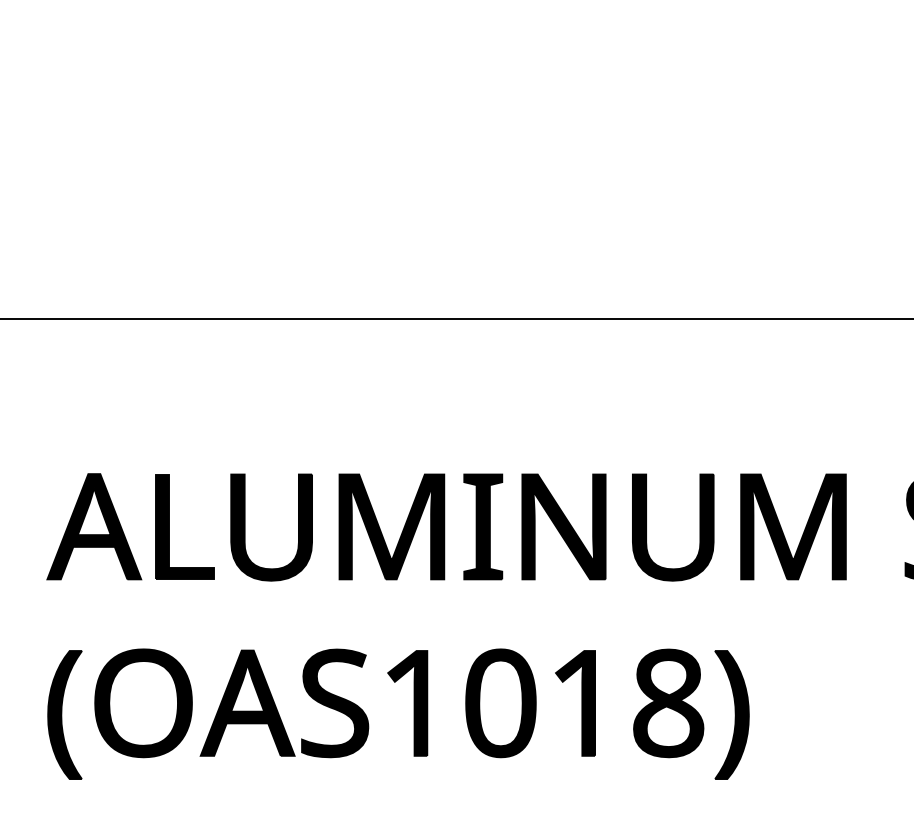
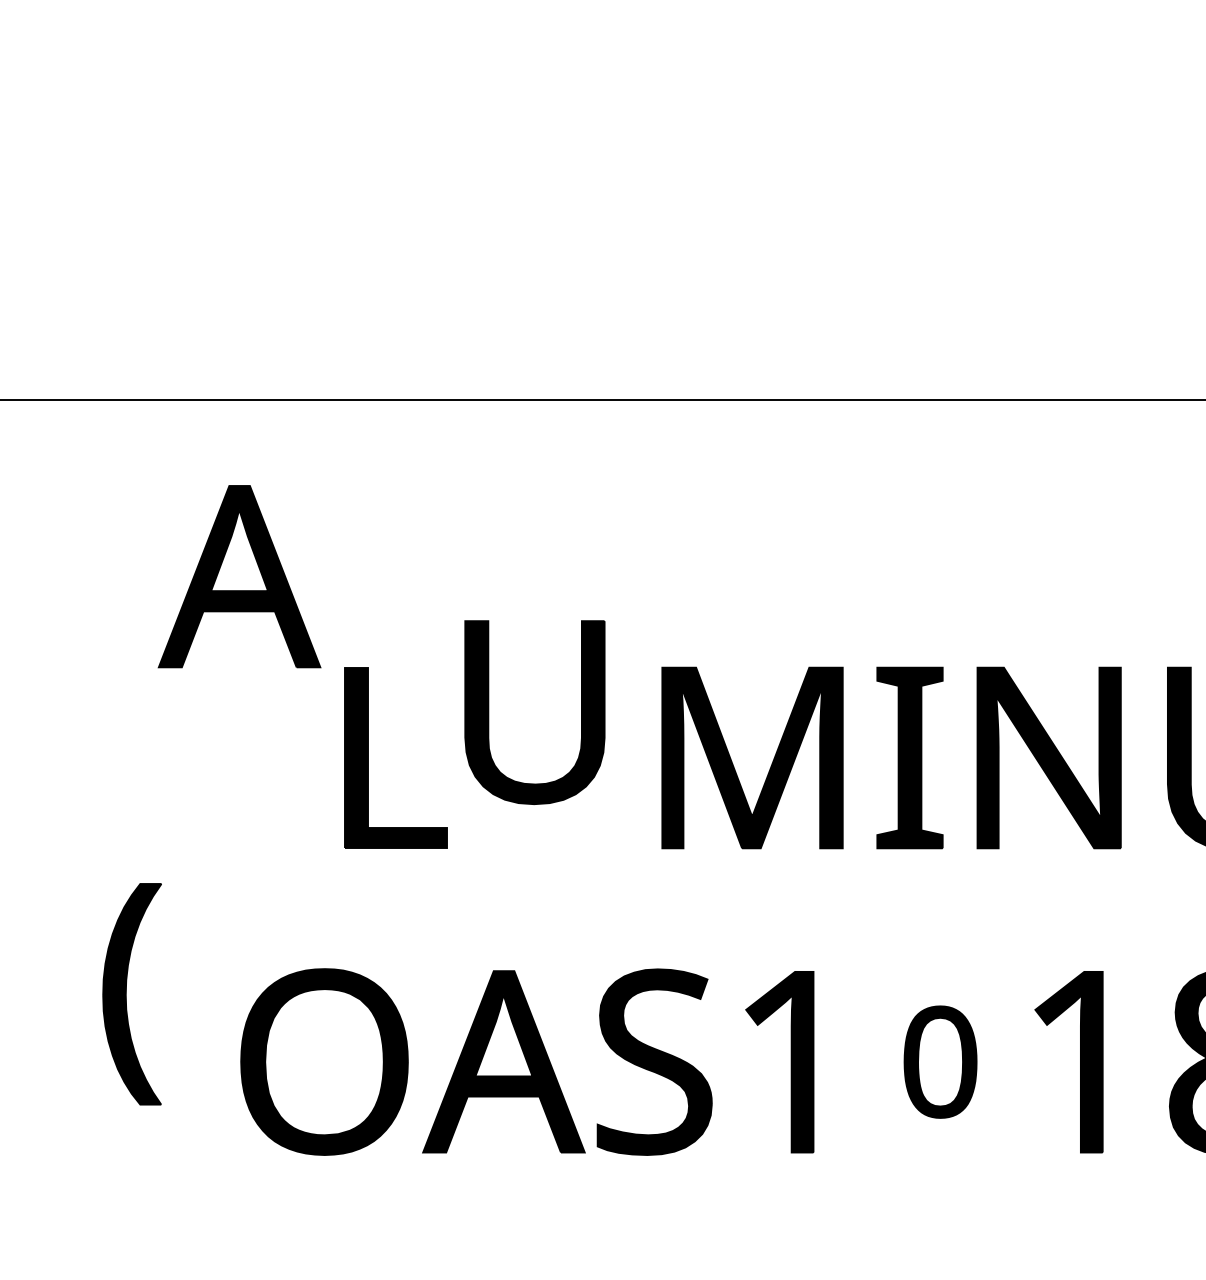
part: (94, 526) -> (239, 576), moved
part: (245, 527) -> (489, 712), moved
part: (500, 703) -> (939, 1062), size x0.6
part: (64, 714) -> (131, 993), moved

